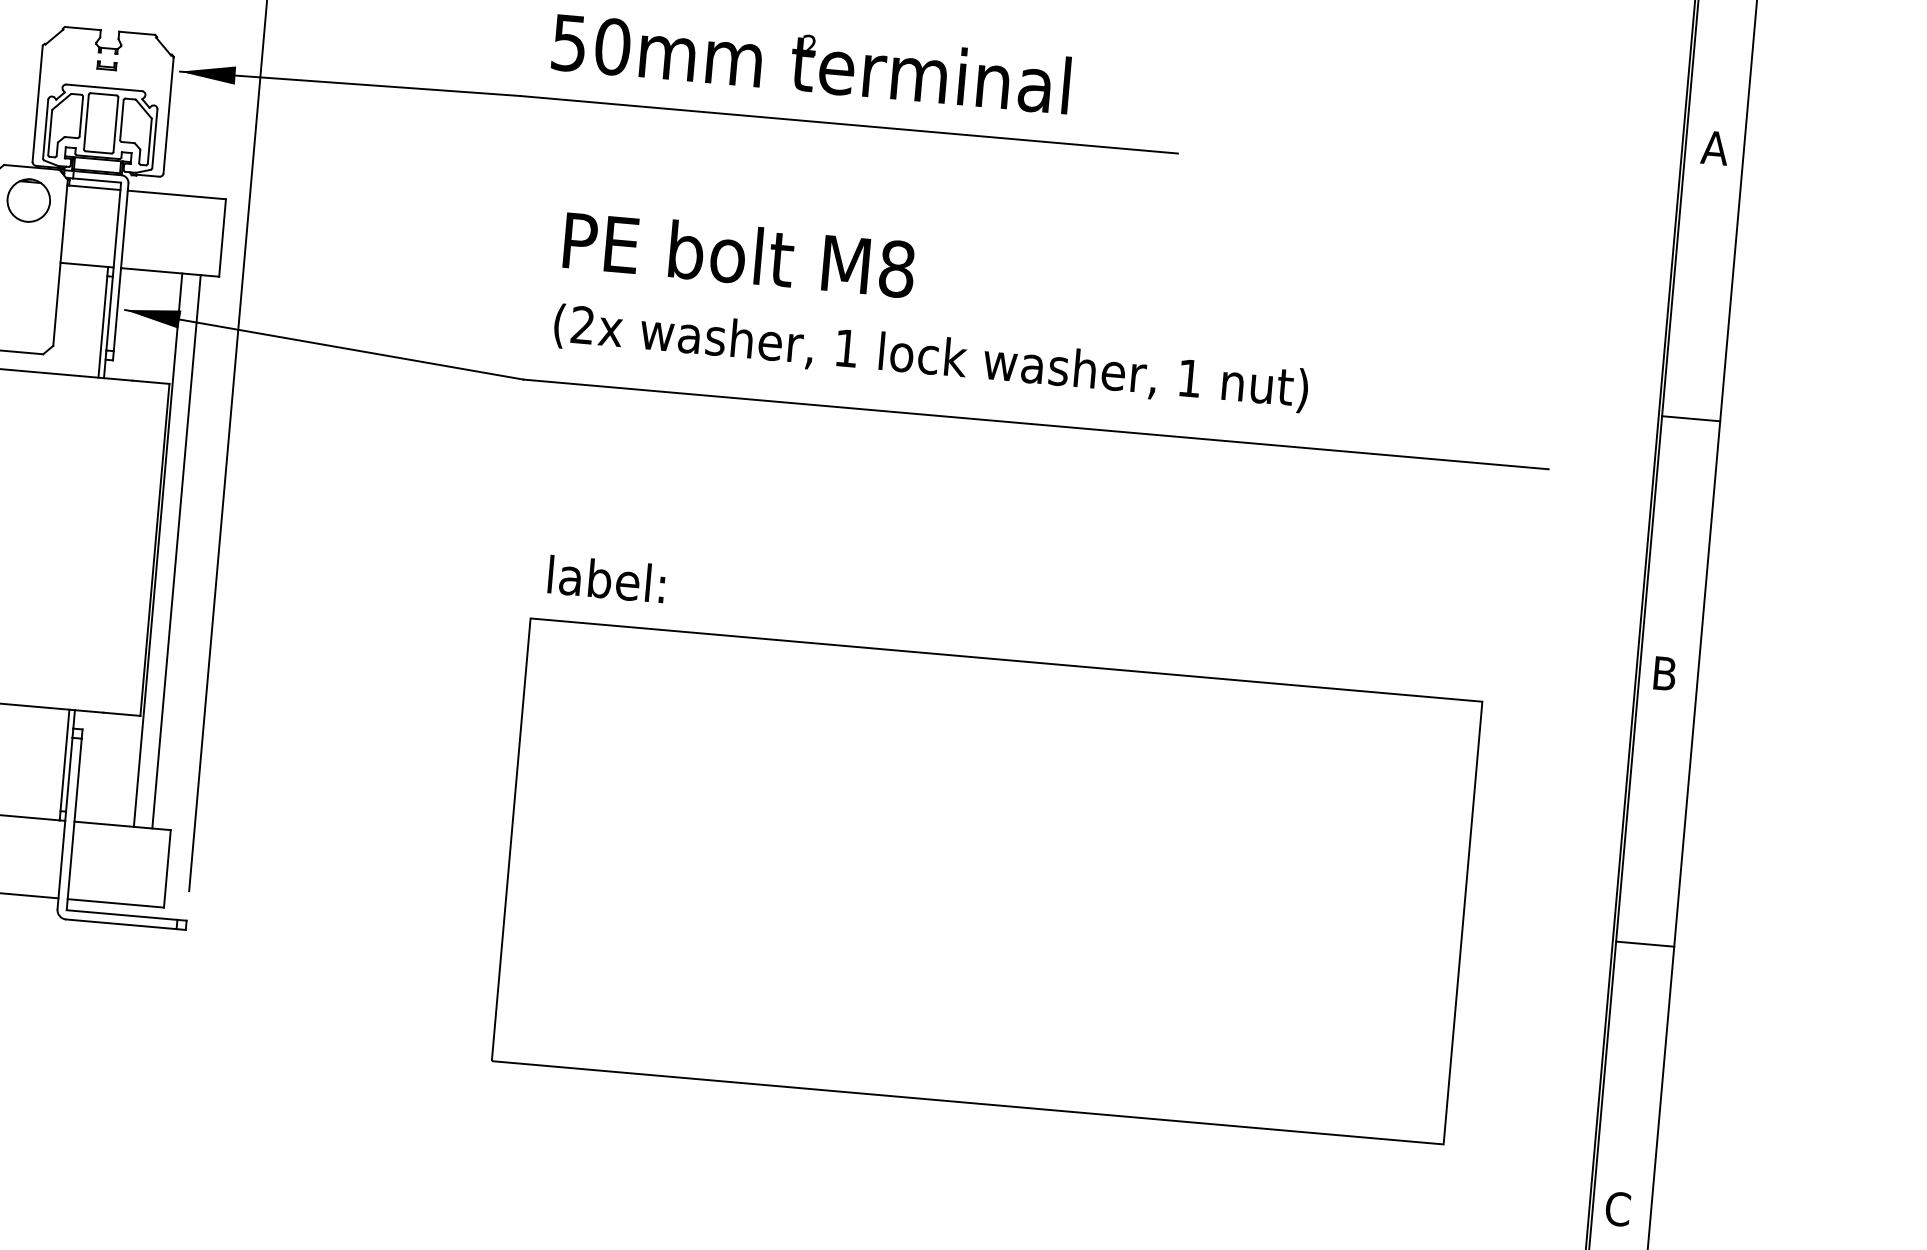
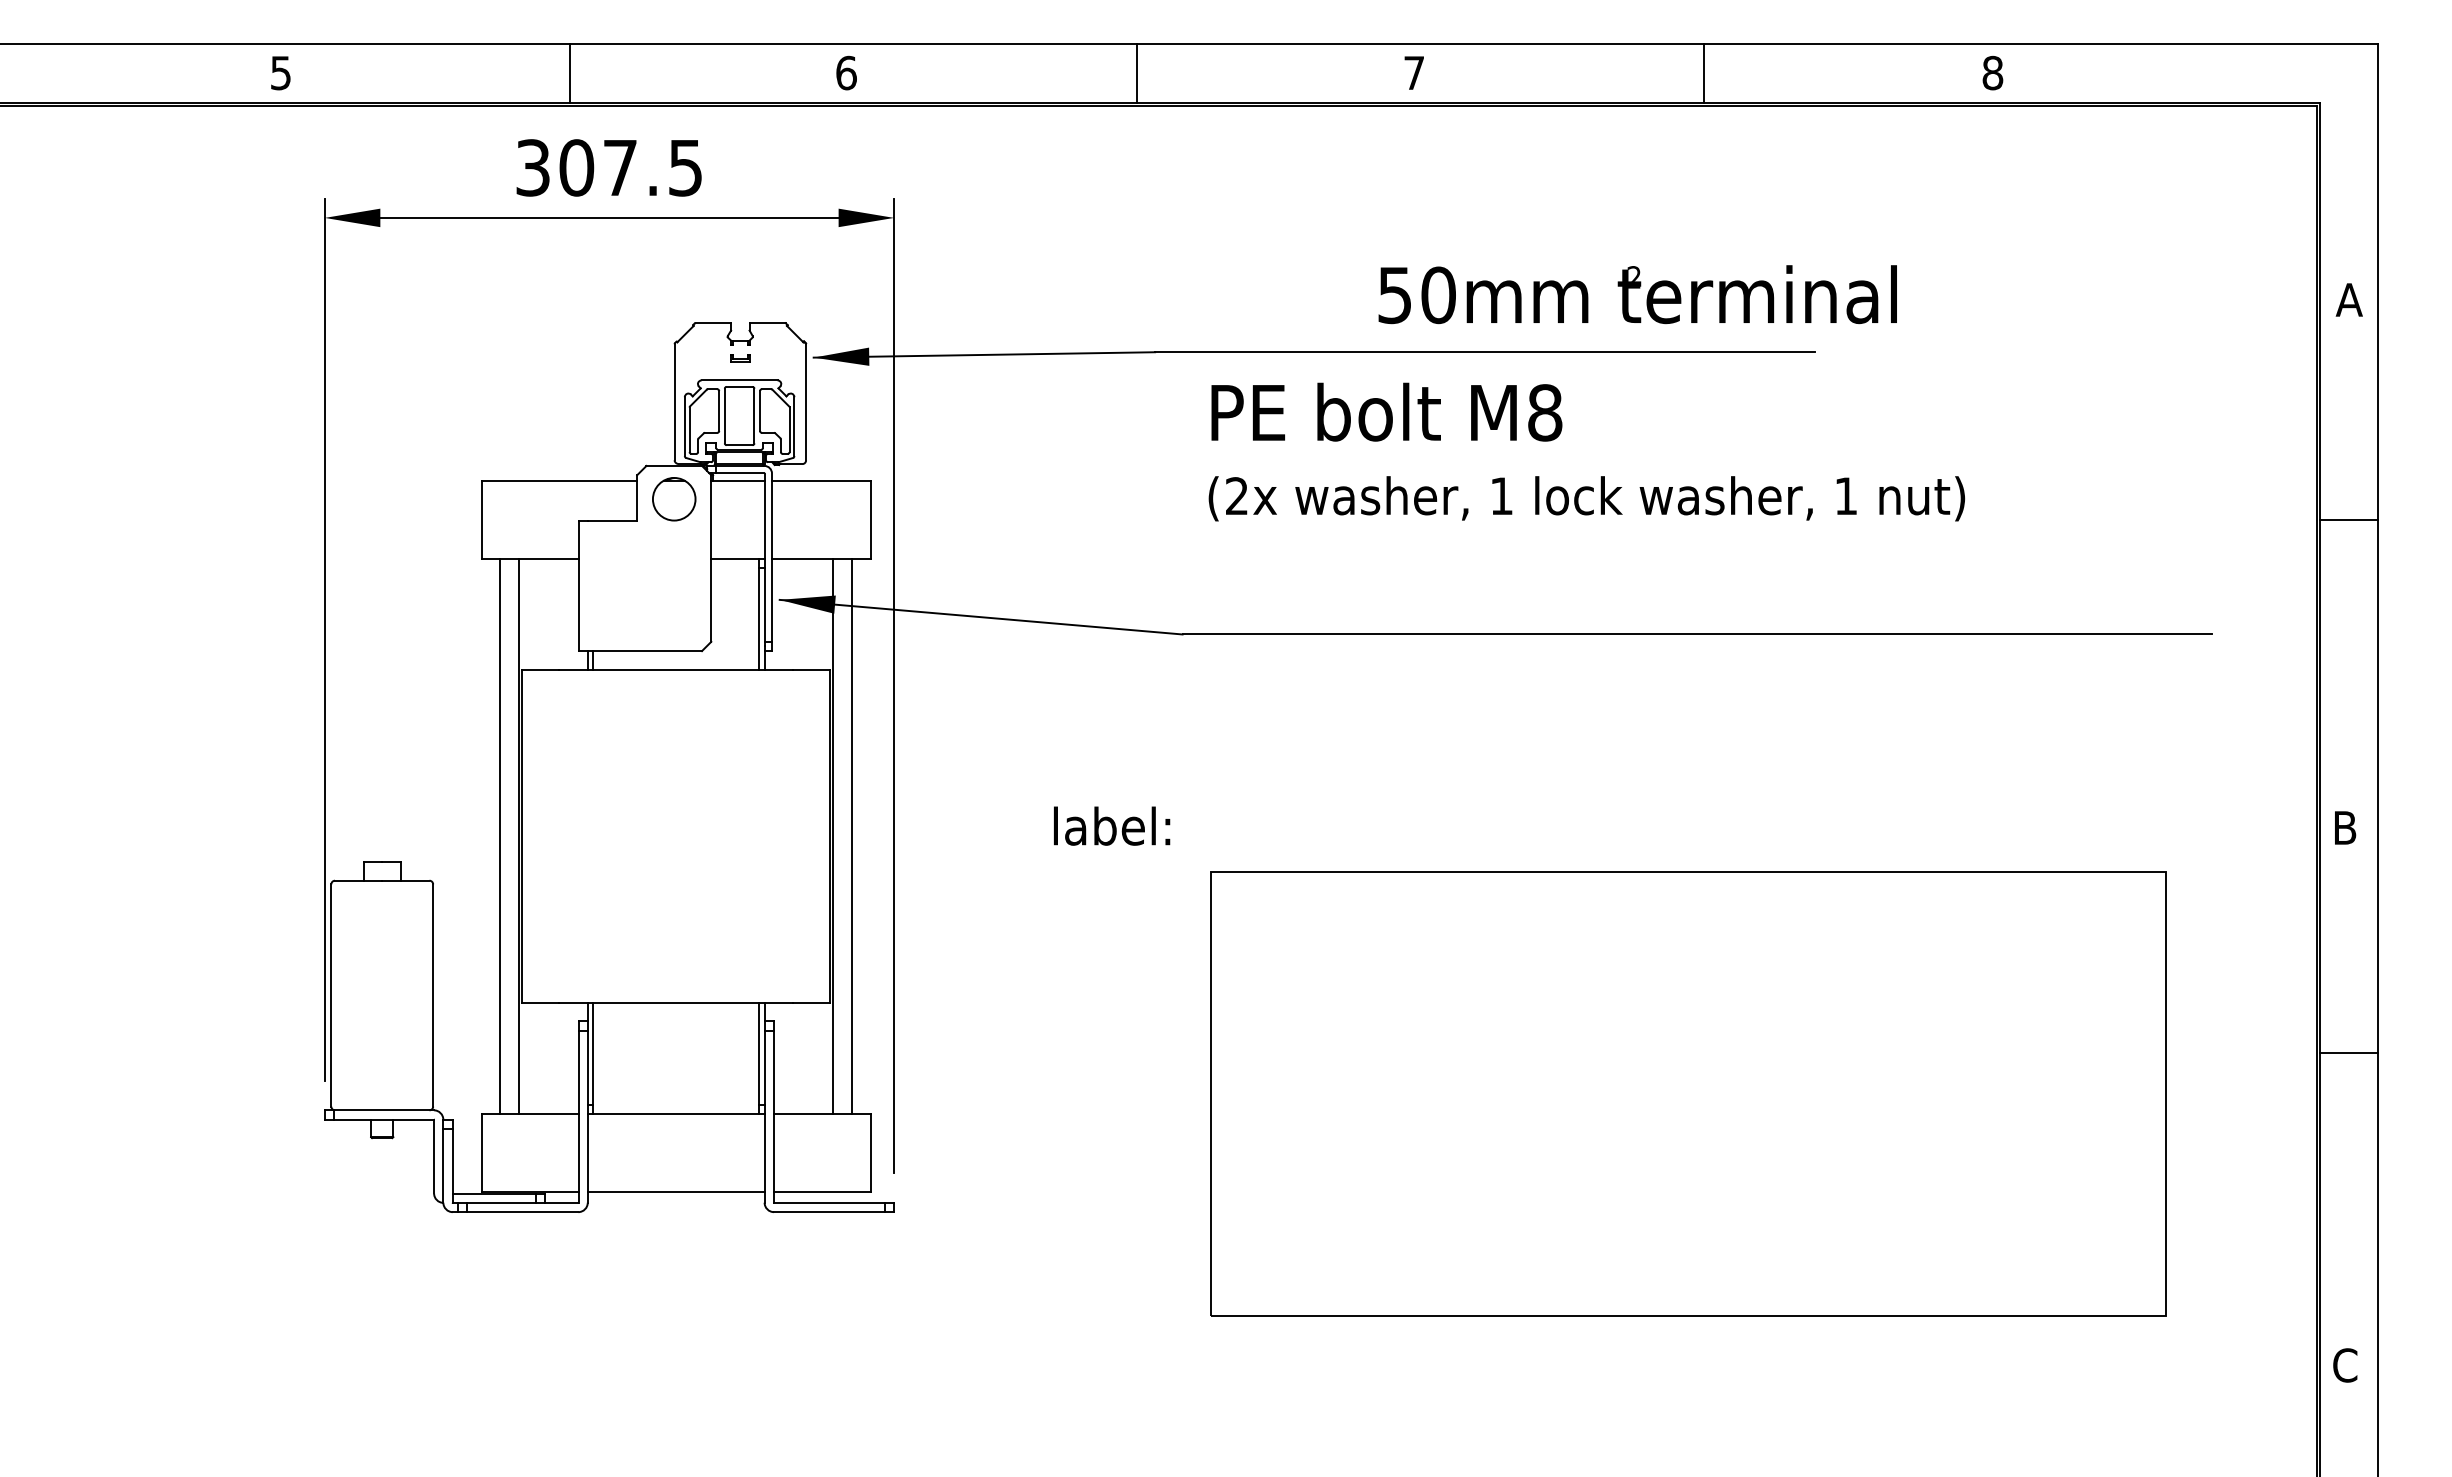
text: (811, 63) -> (1637, 294), moved
text: (934, 311) -> (1586, 451), moved
line: (1691, 418) -> (2349, 519), moved
text: (607, 578) -> (1112, 825), moved
line: (1645, 944) -> (2349, 1053), moved

